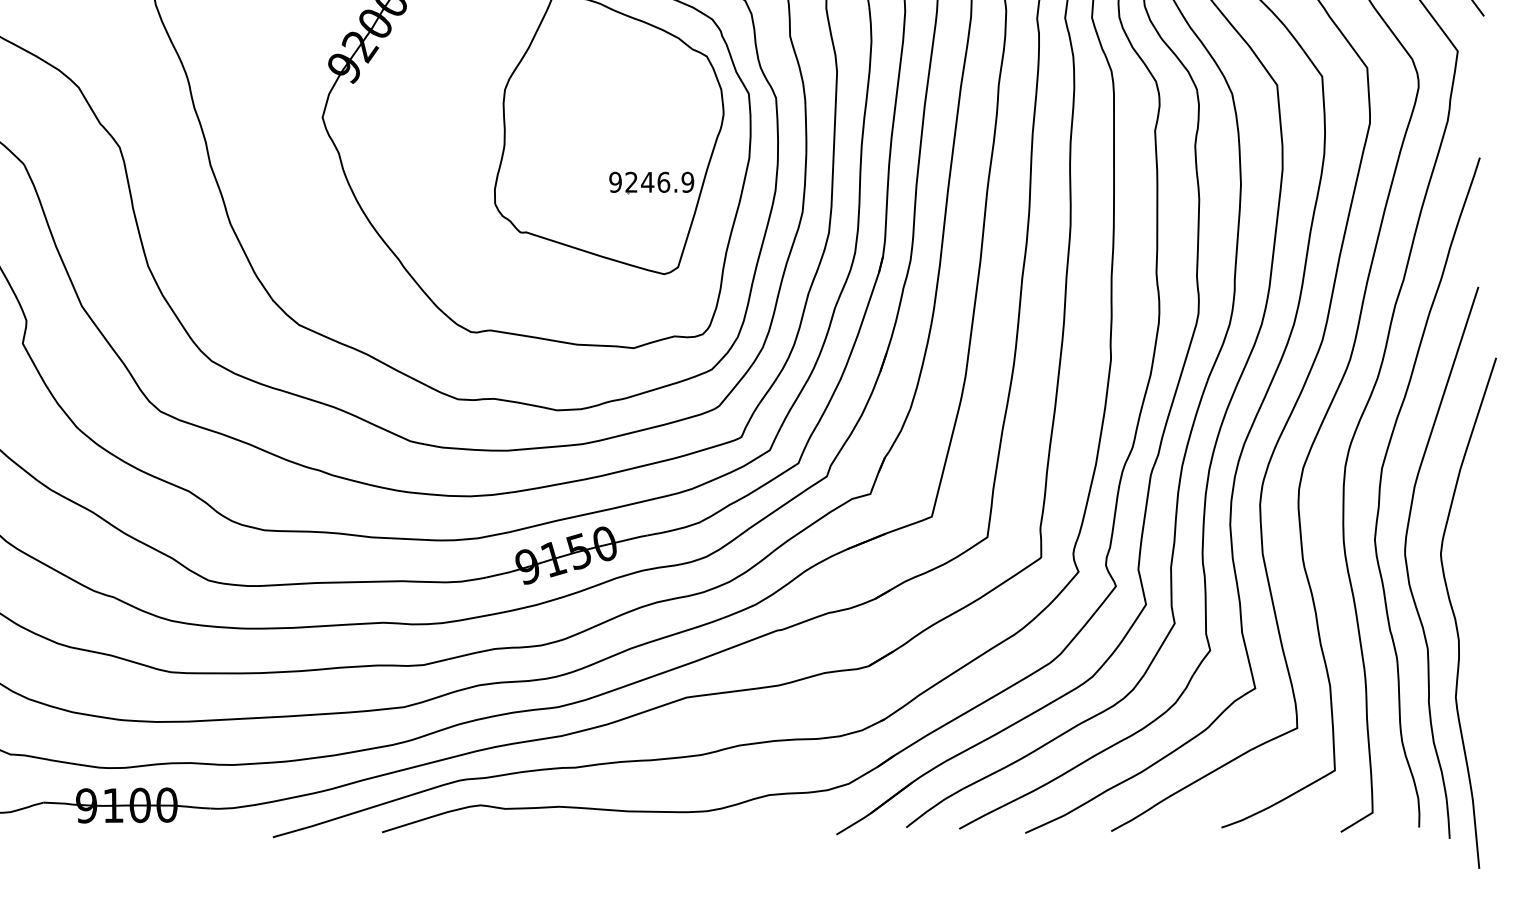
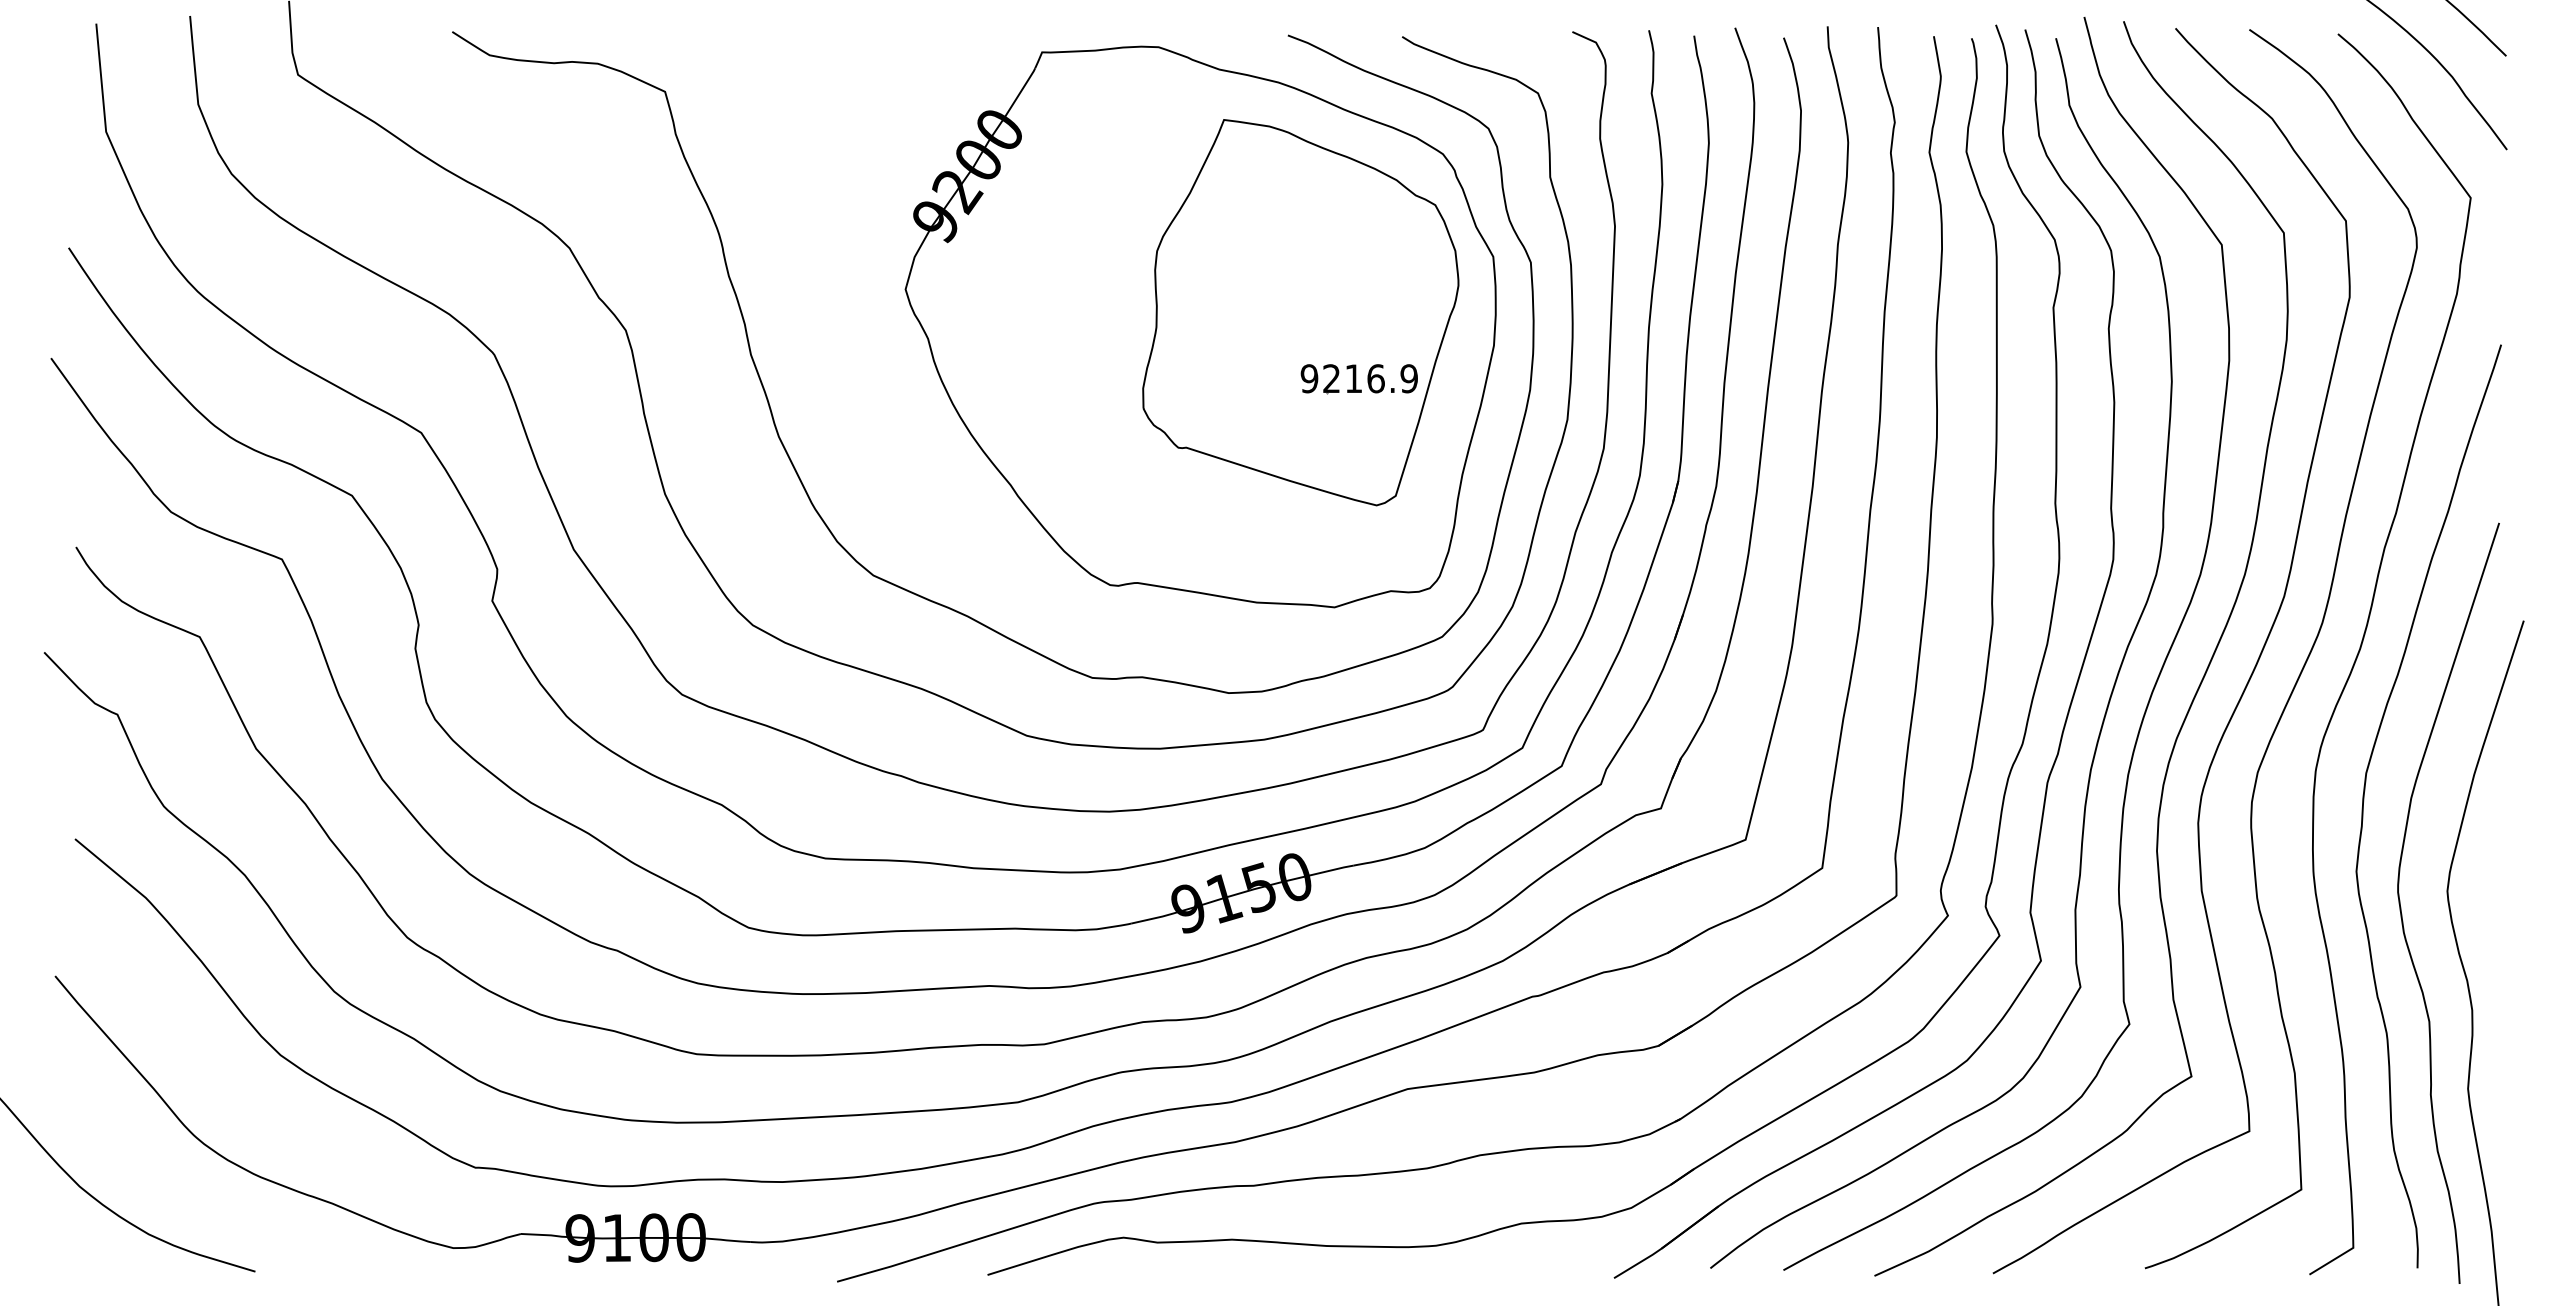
text: (647, 182) -> (1353, 378), 9246.9 -> 9216.9

